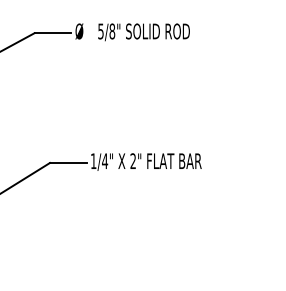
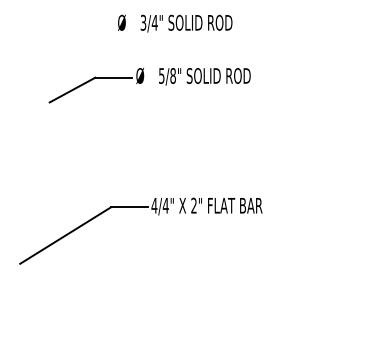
text: (93, 161) -> (154, 205), 1/4" -> 4/4"

